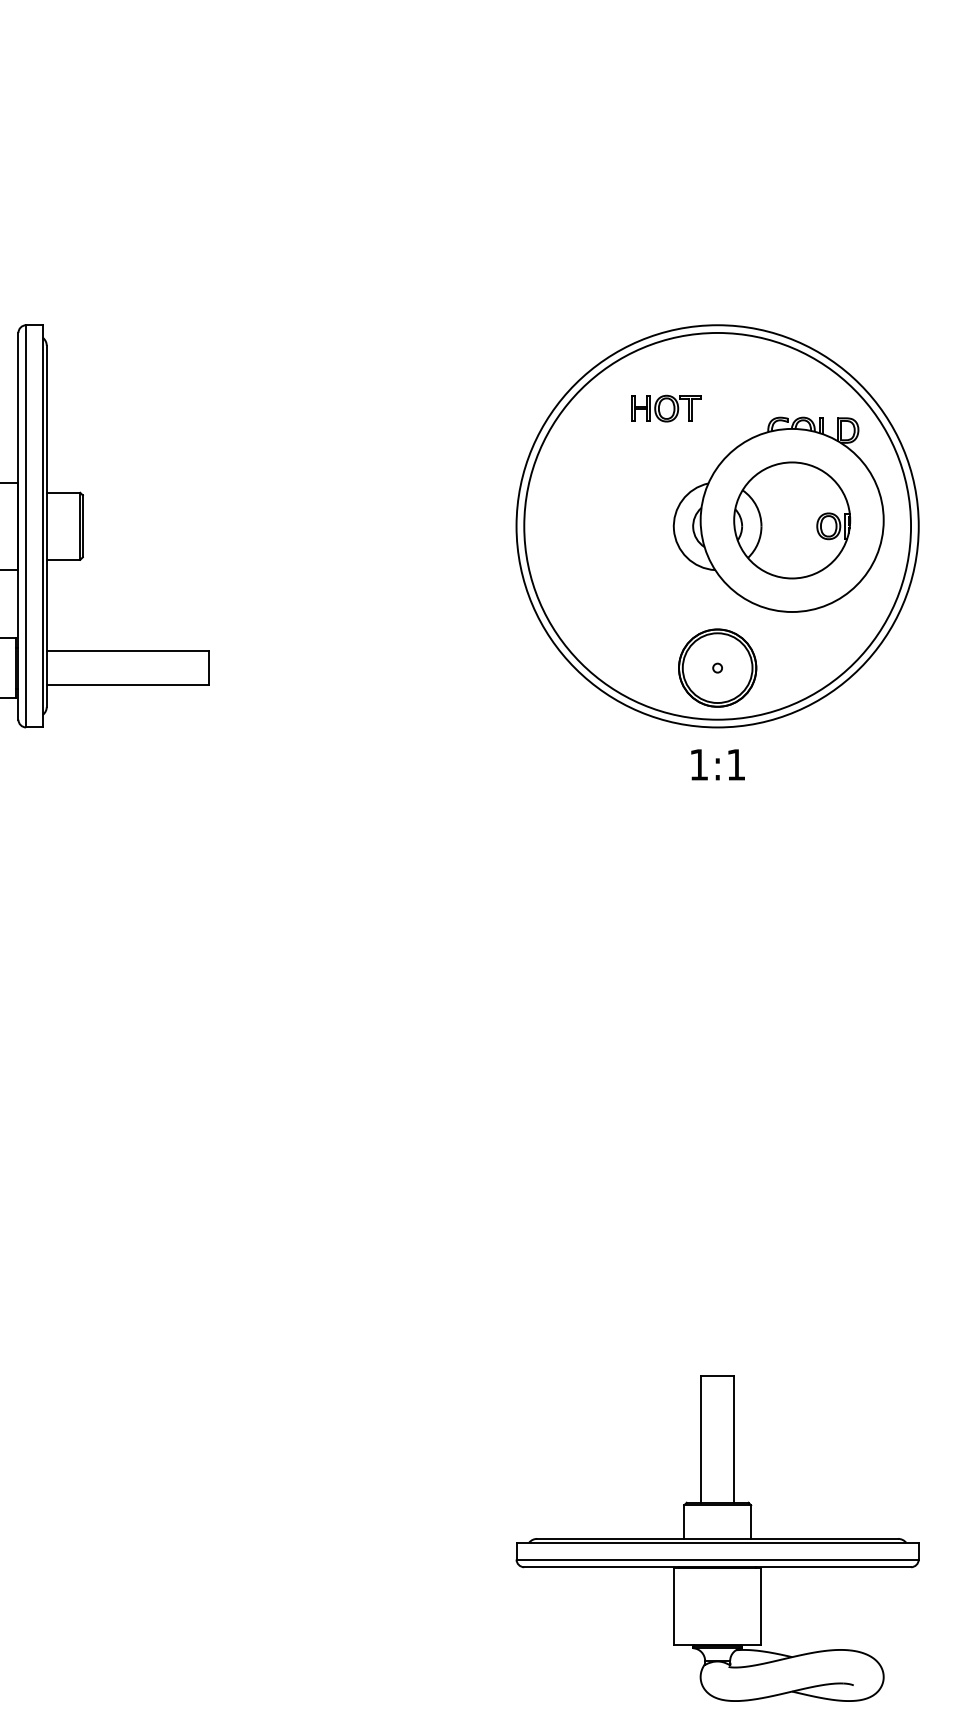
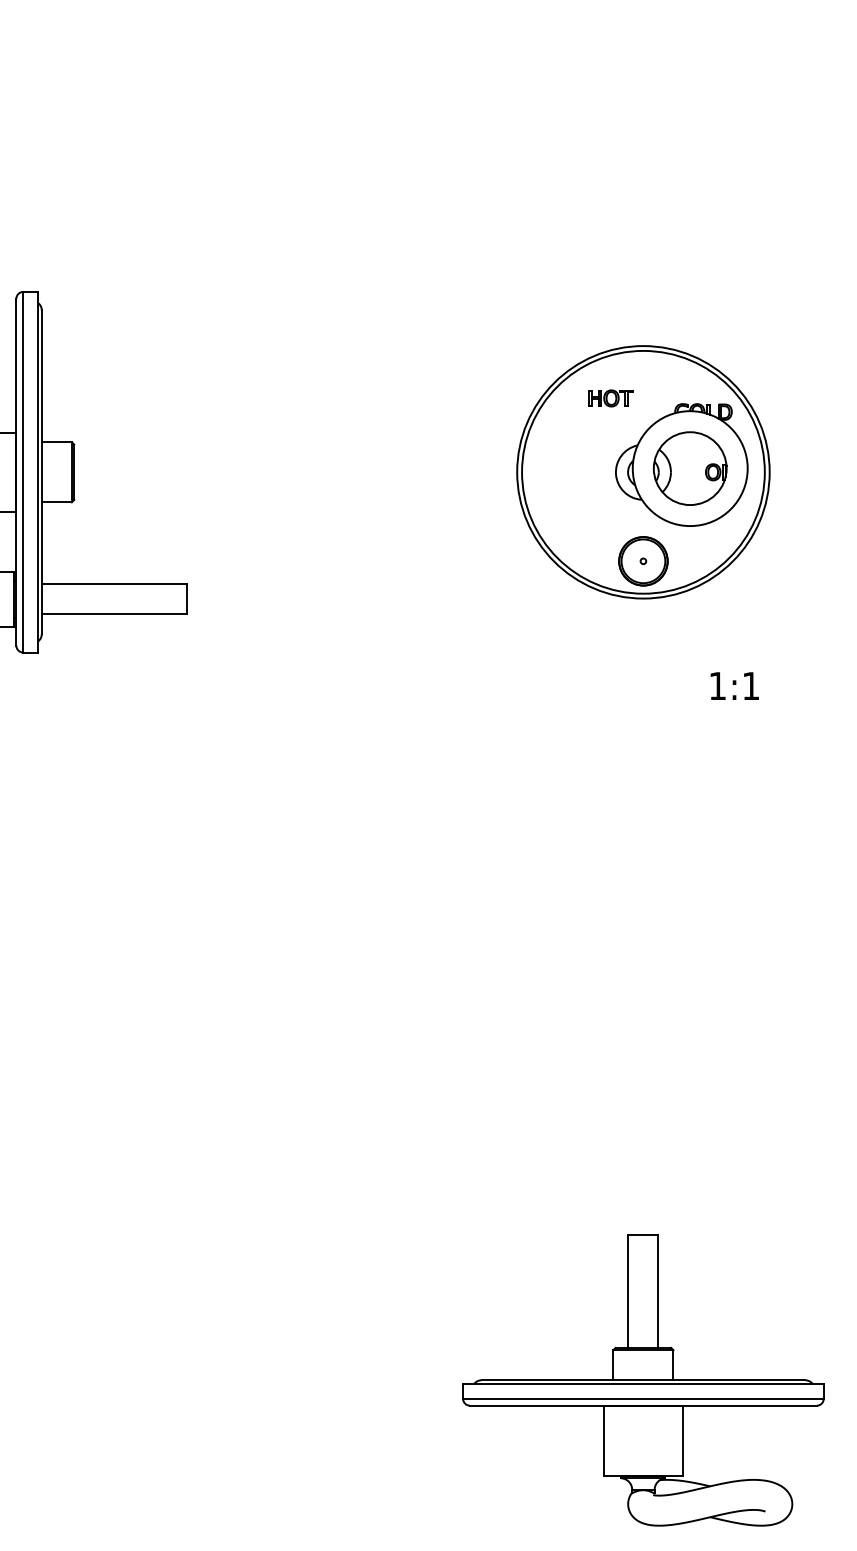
part: (717, 526) -> (643, 472), size x0.7
text: (717, 764) -> (734, 685), moved

